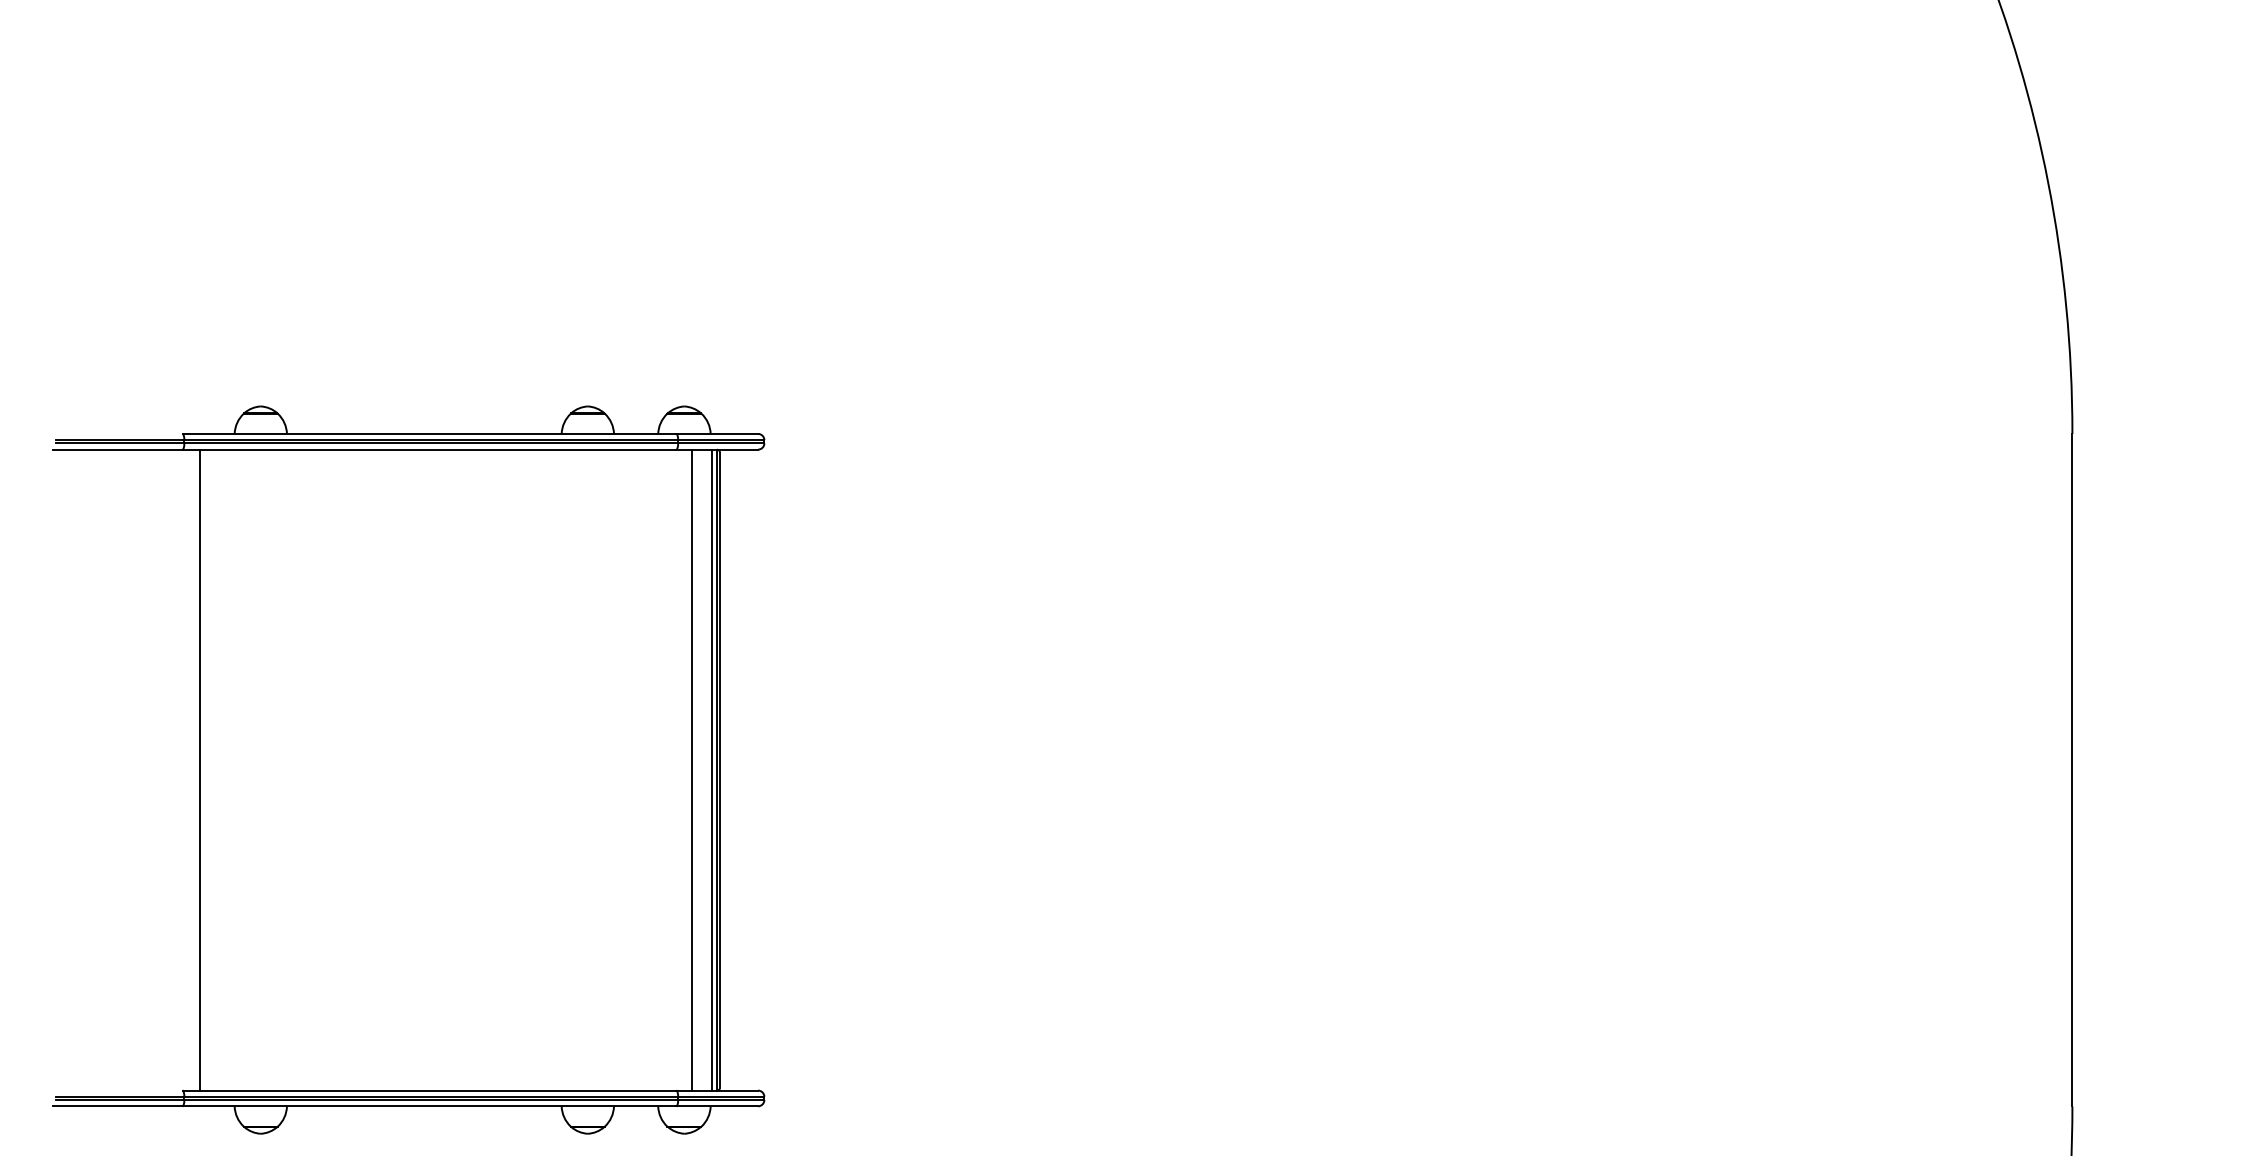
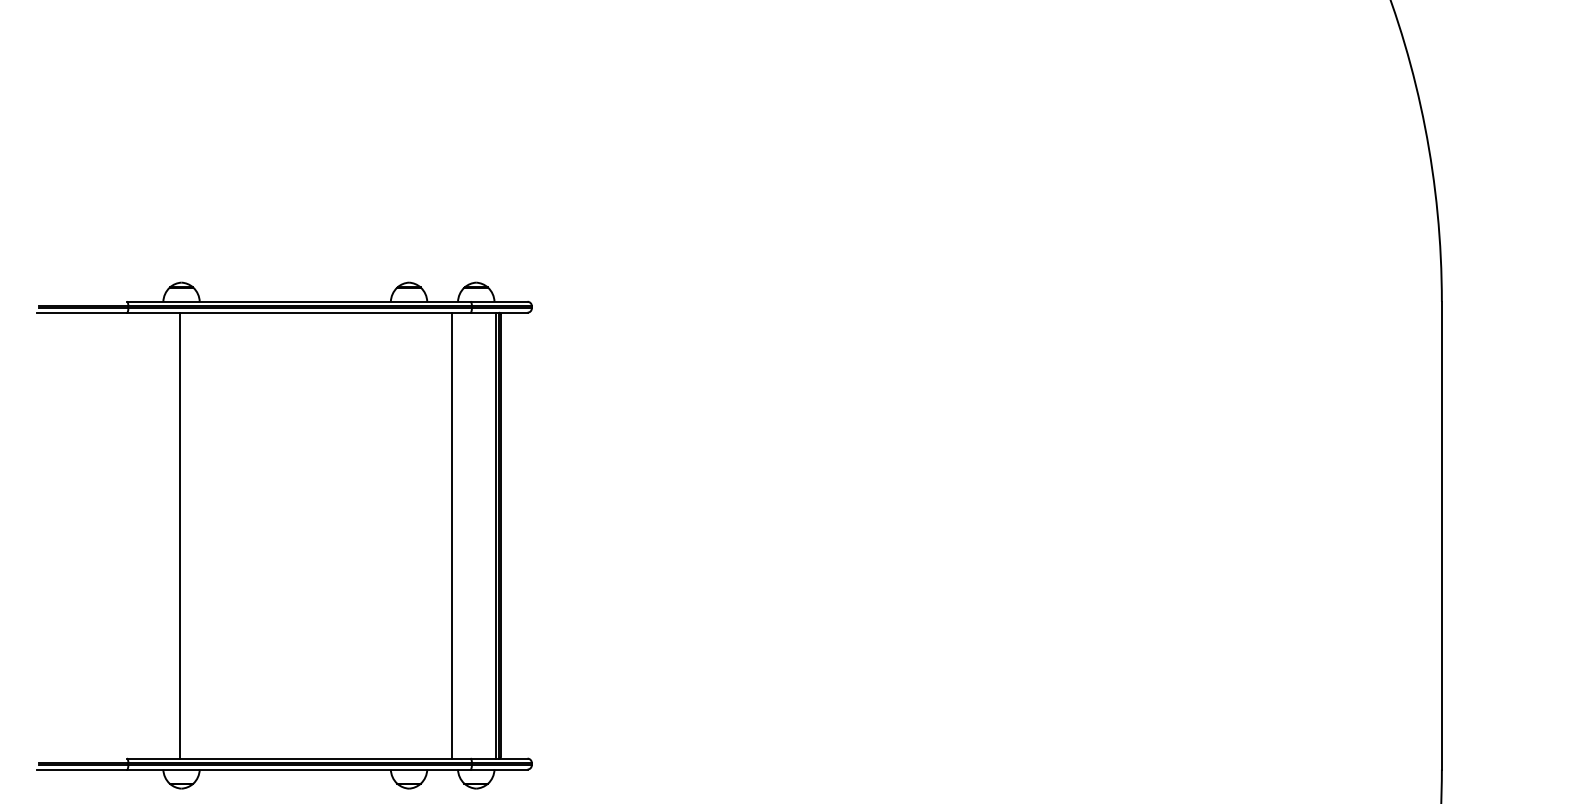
line: (200, 769) -> (180, 535), moved
line: (691, 769) -> (452, 535), moved

